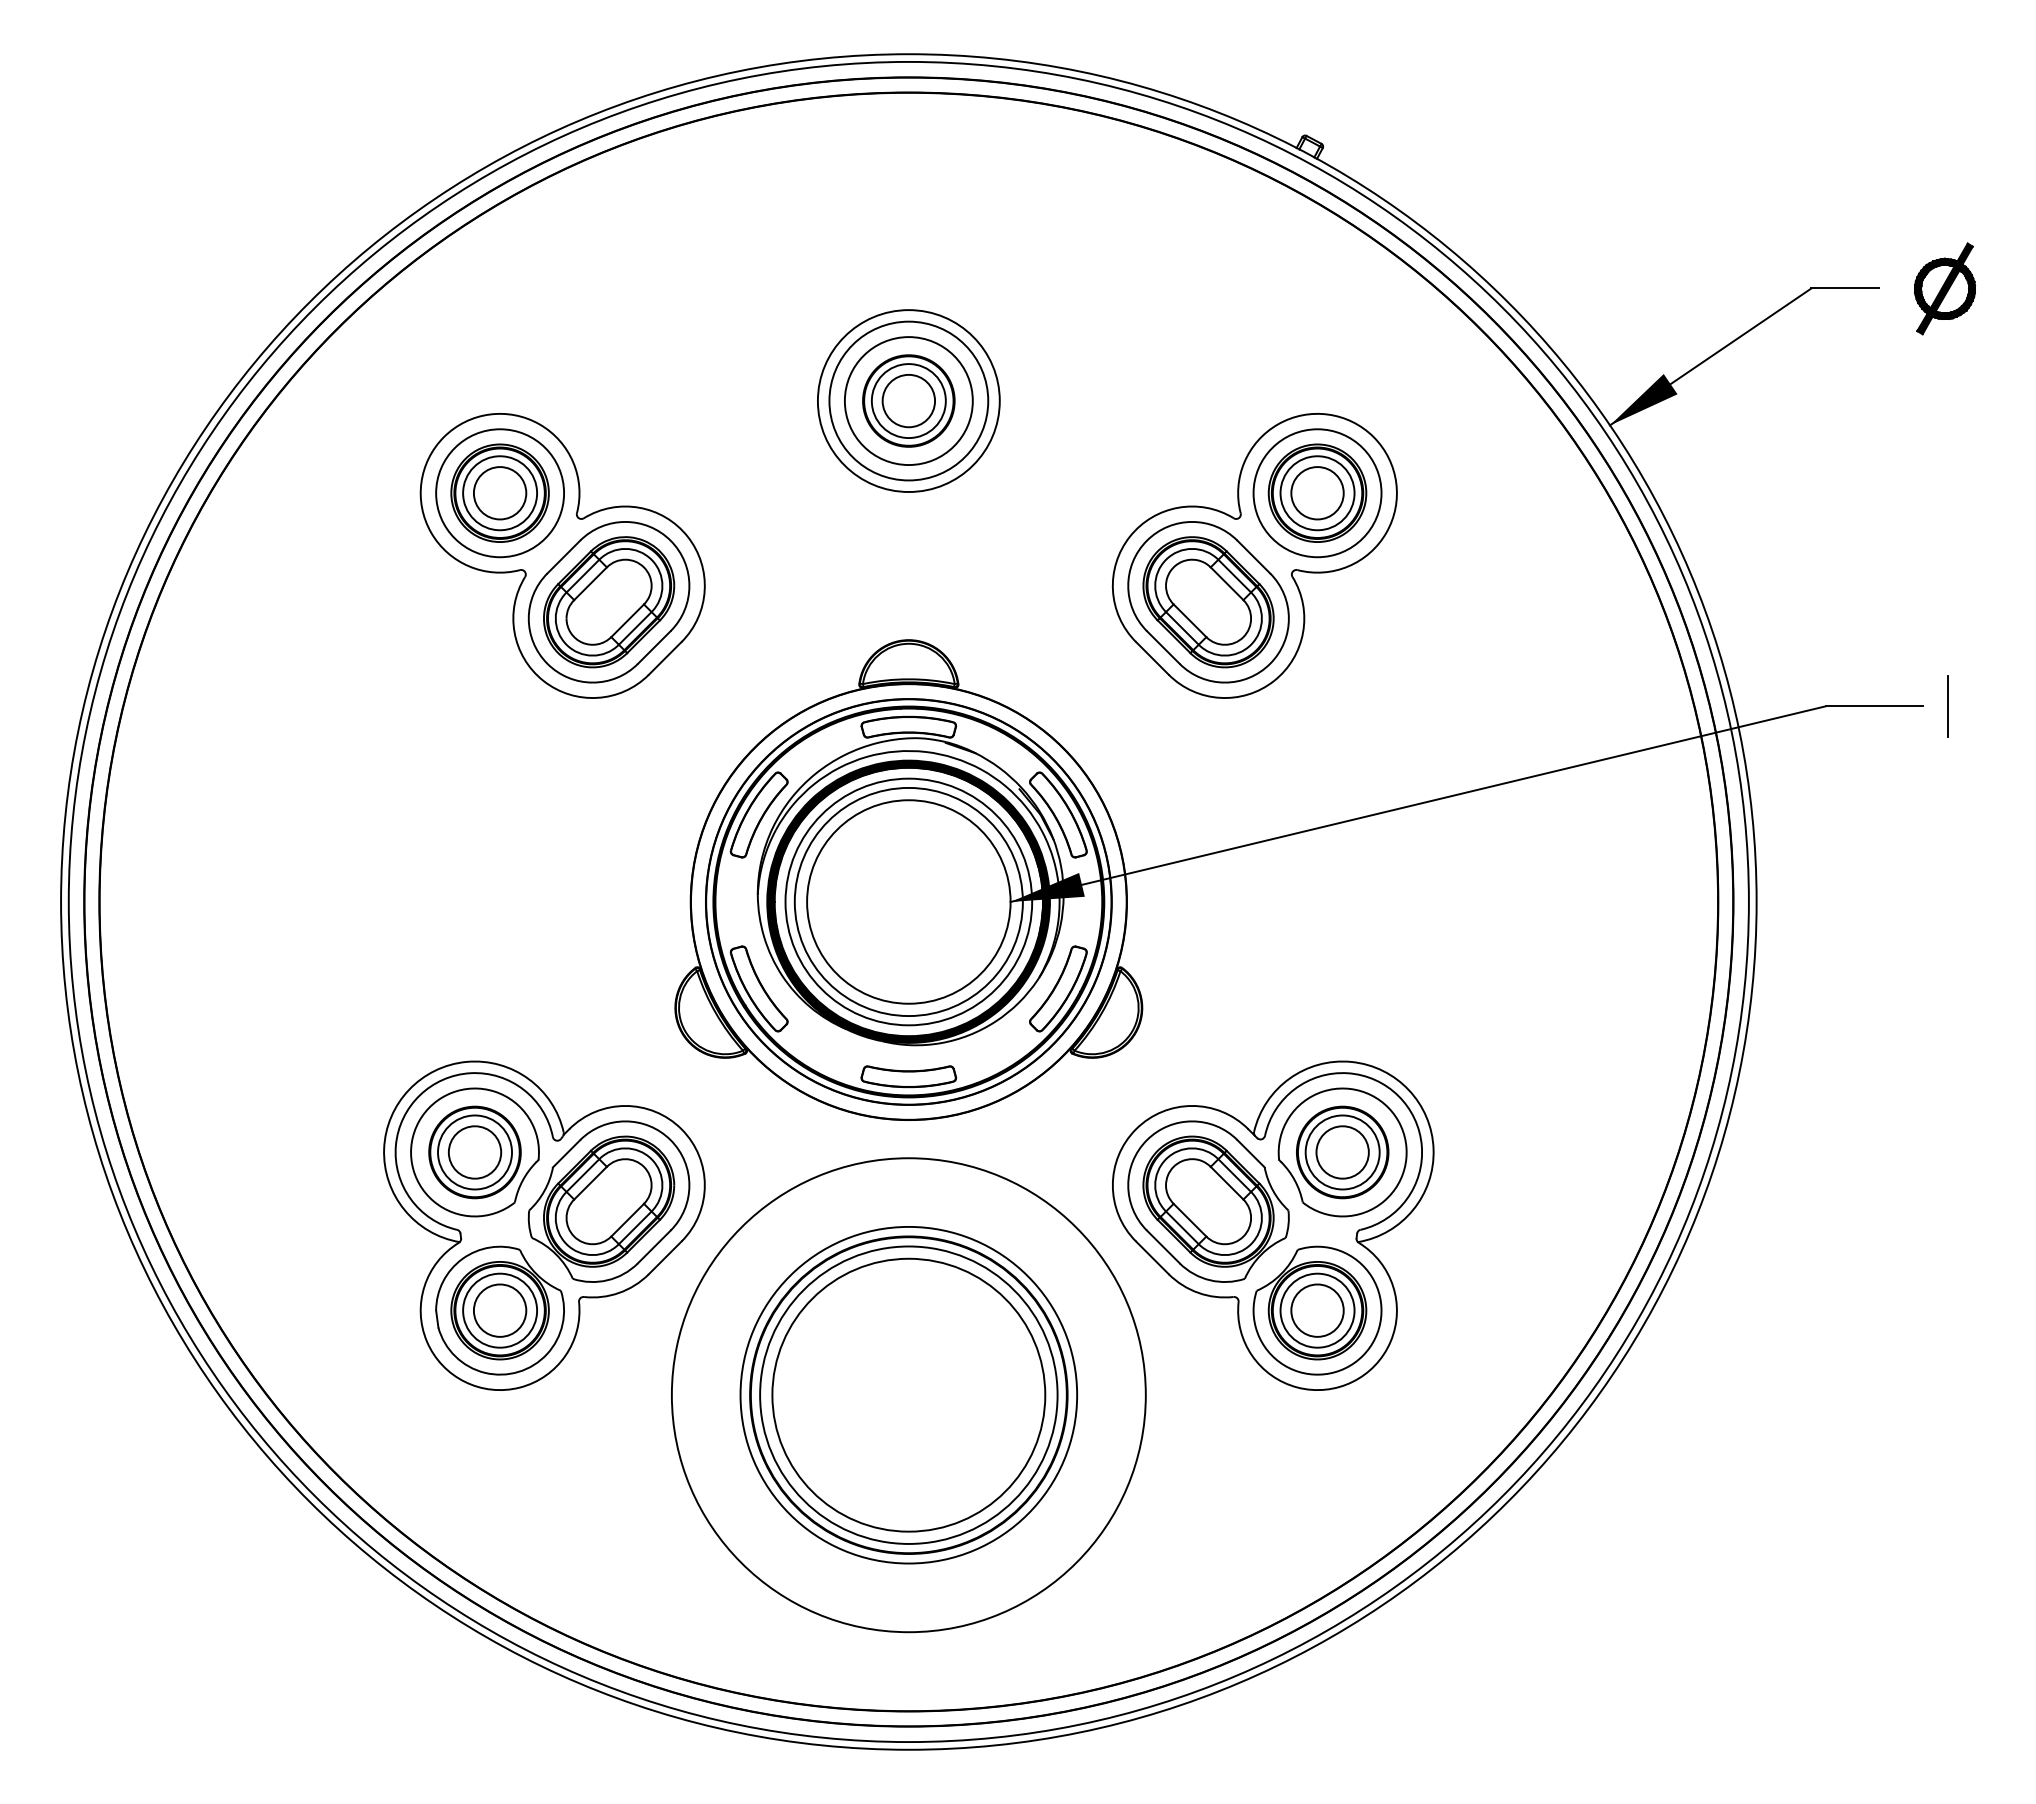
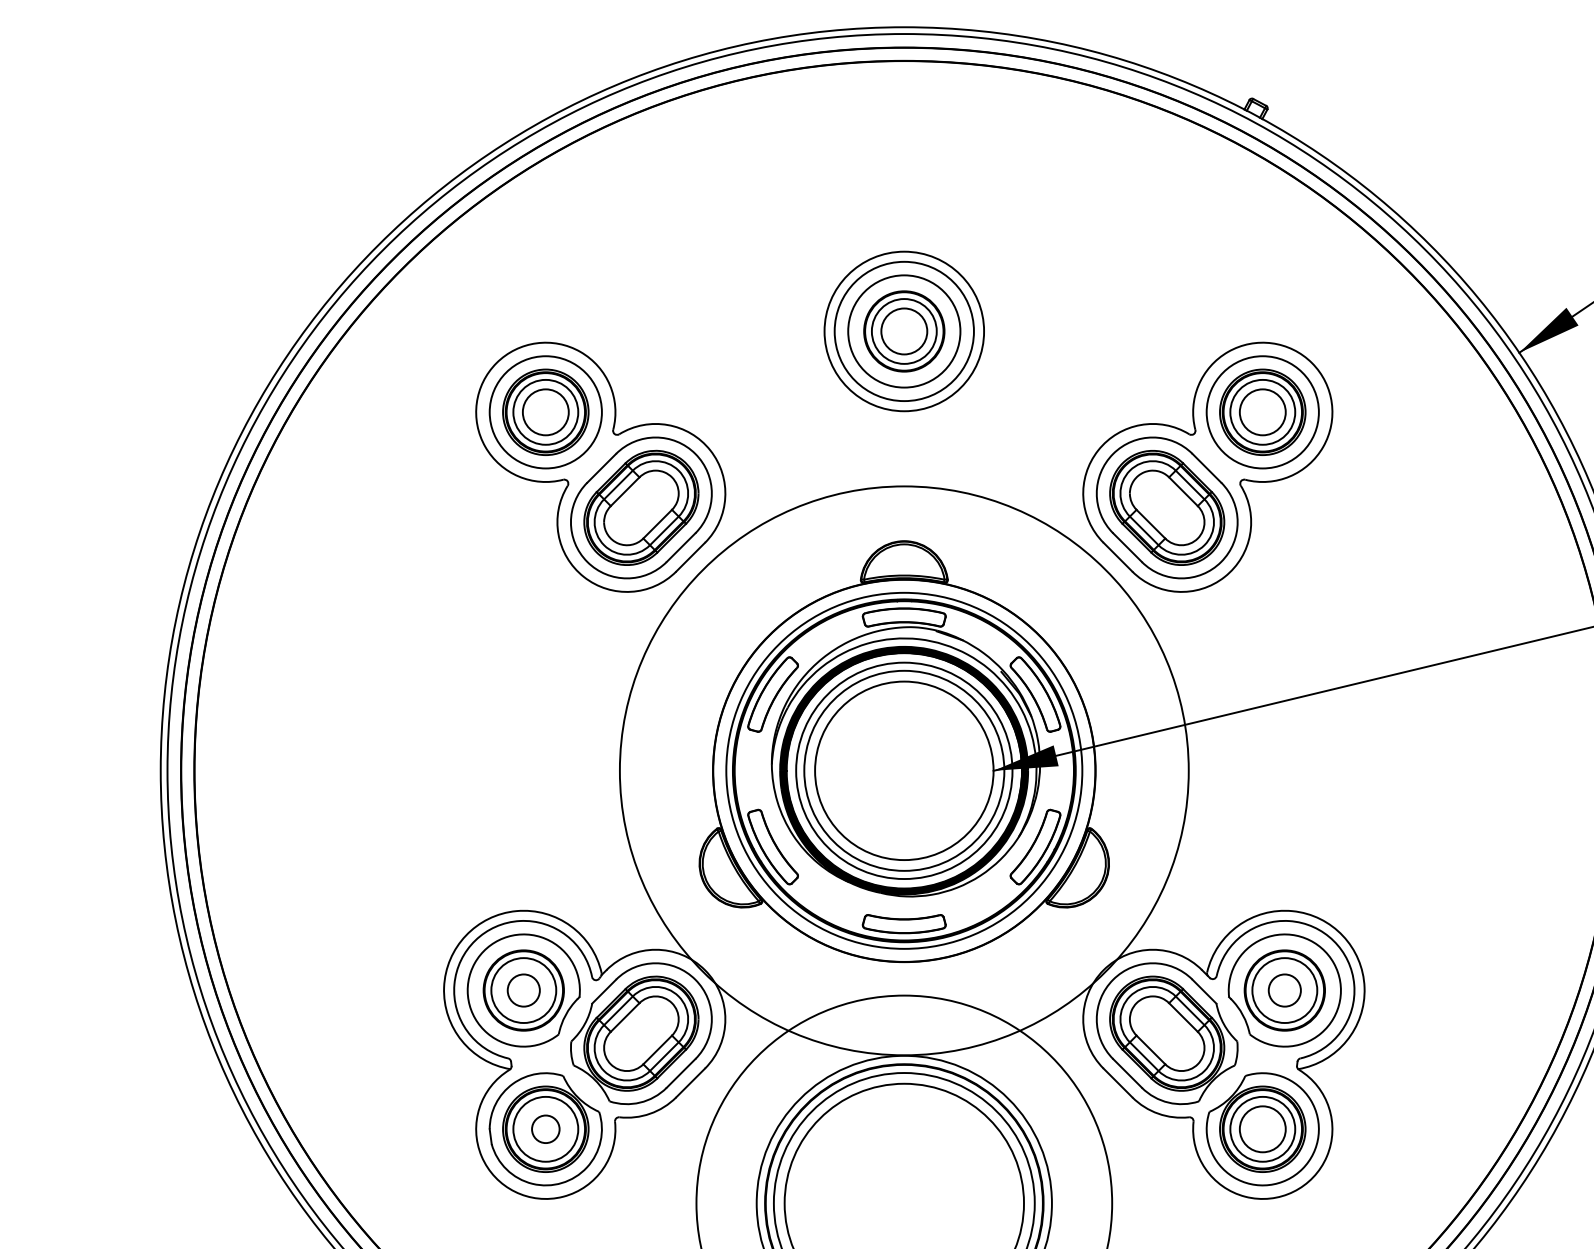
circle: (908, 901) -> (904, 770), size x1.6
circle: (474, 1152) -> (523, 990), size x0.7
circle: (1342, 1152) -> (1284, 990), size x0.7
circle: (499, 1310) -> (545, 1129), size x0.6

